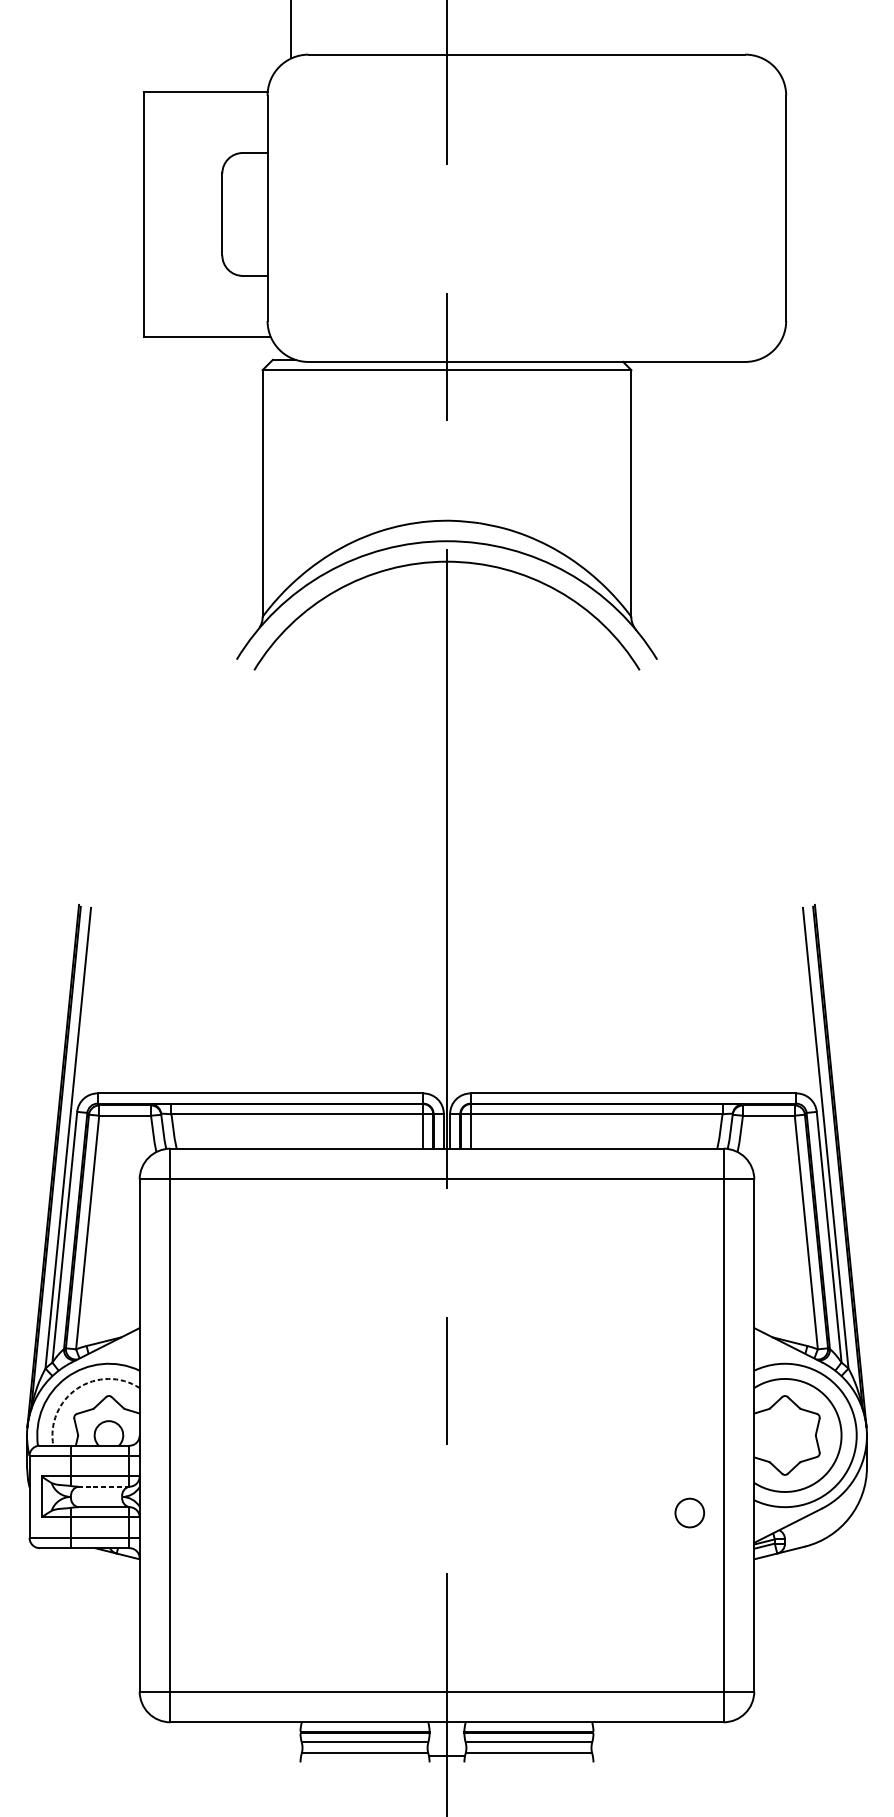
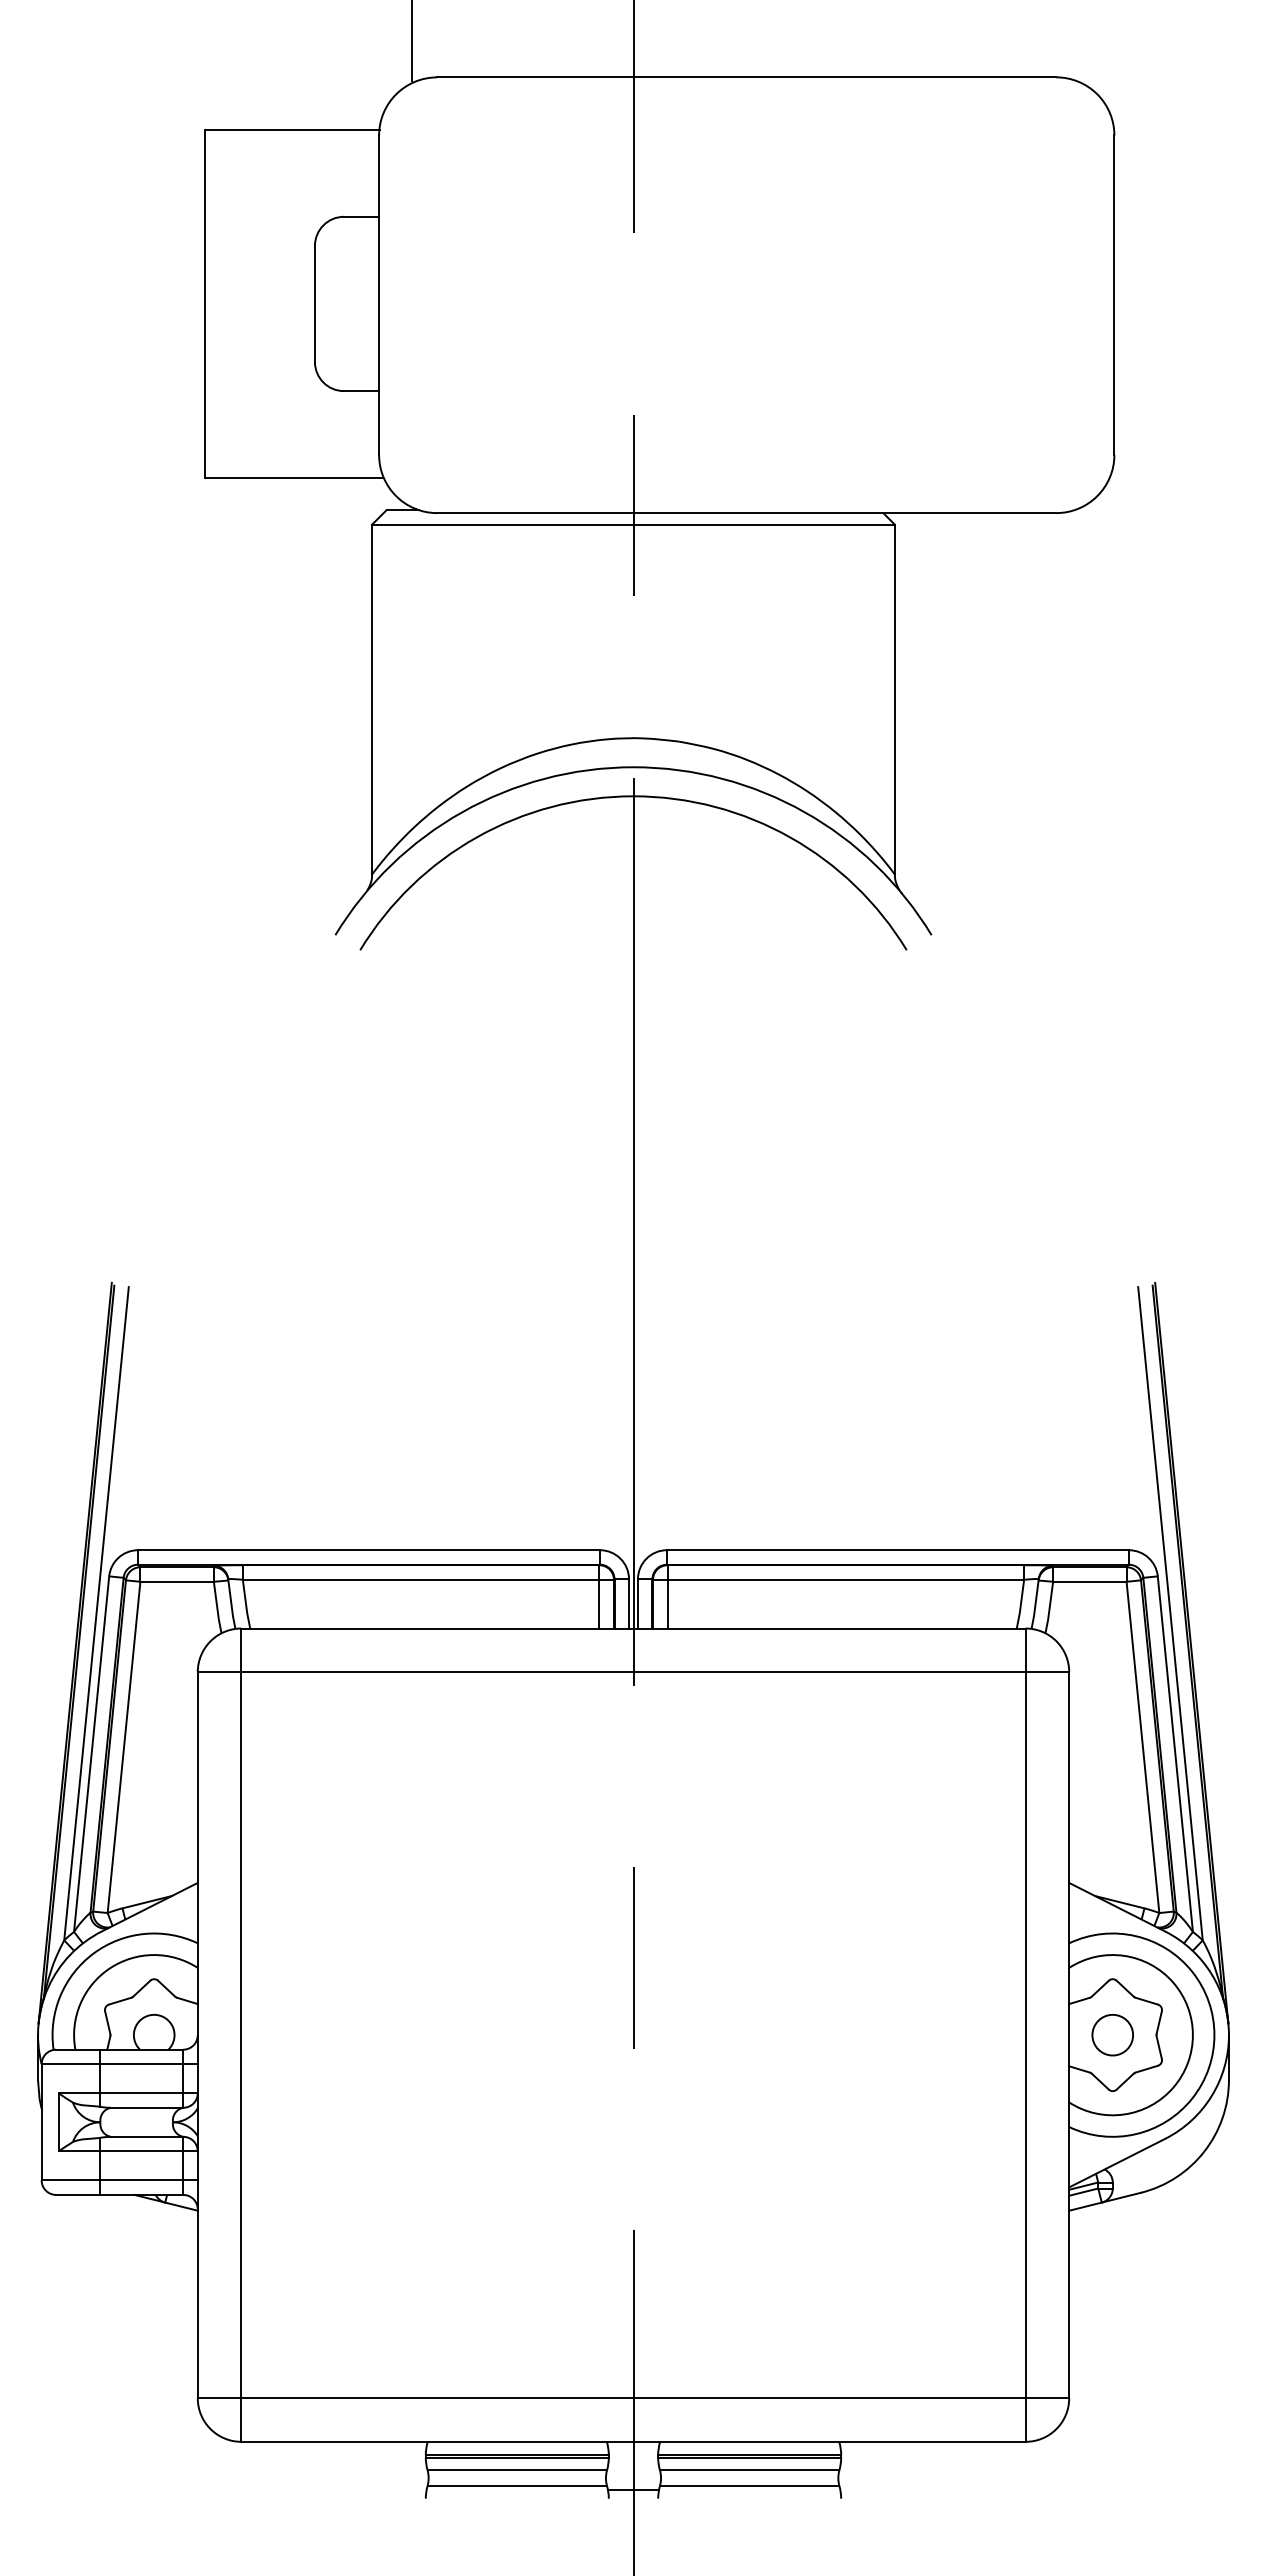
arc: (77, 1388) -> (109, 1968), dashed -> solid
line: (103, 1486) -> (146, 2107), dashed -> solid
circle: (689, 1513) -> (1112, 2035), moved

